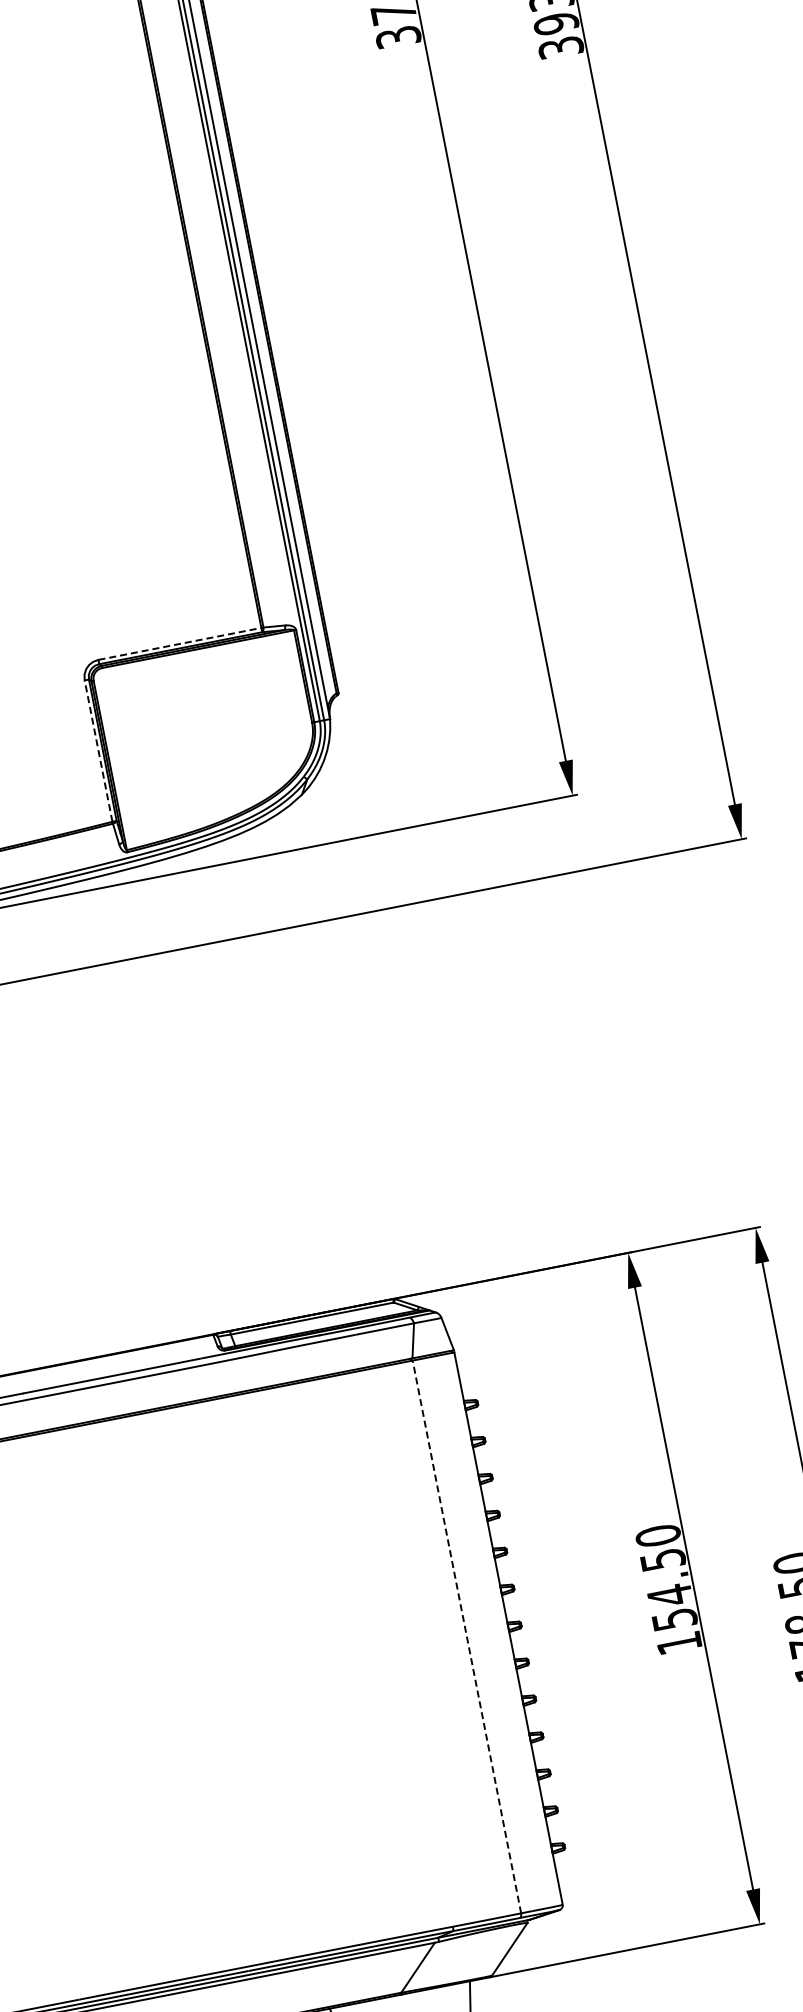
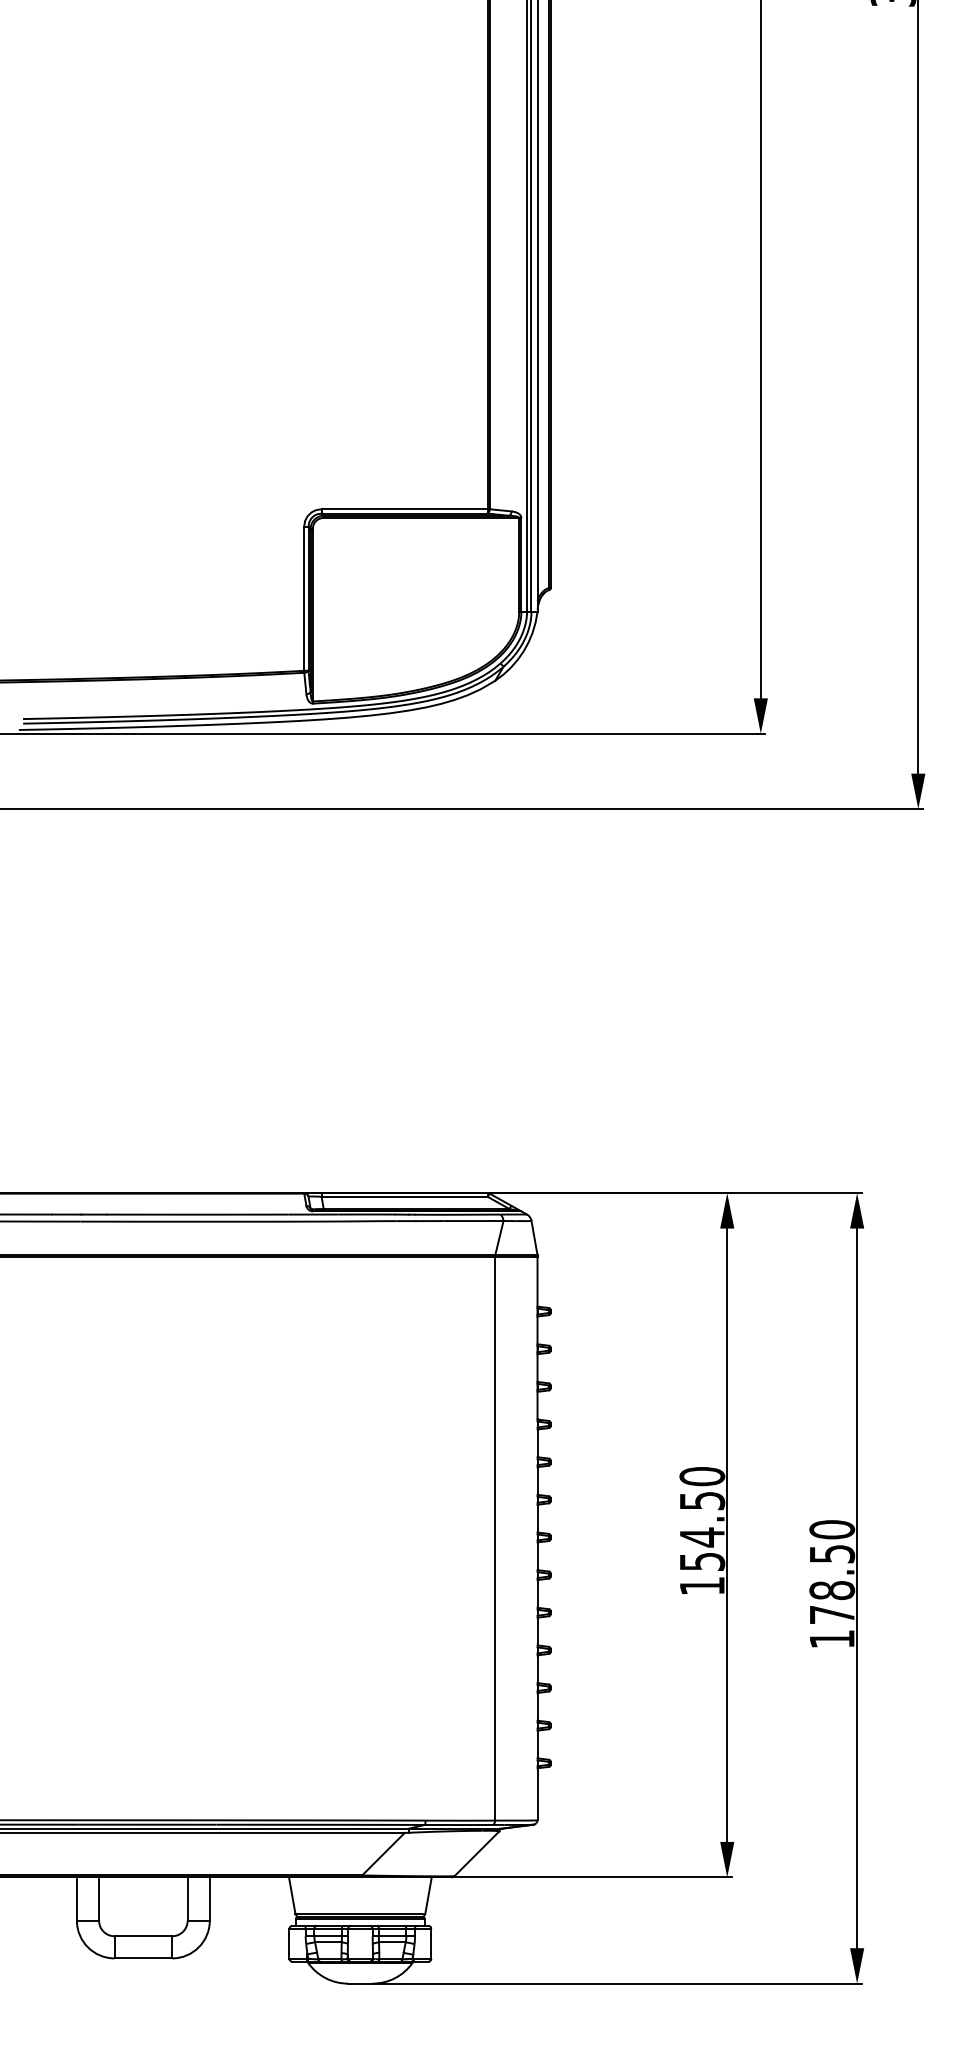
line: (181, 643) -> (406, 509), dashed -> solid
line: (98, 750) -> (304, 598), dashed -> solid
line: (467, 1636) -> (495, 1538), dashed -> solid

